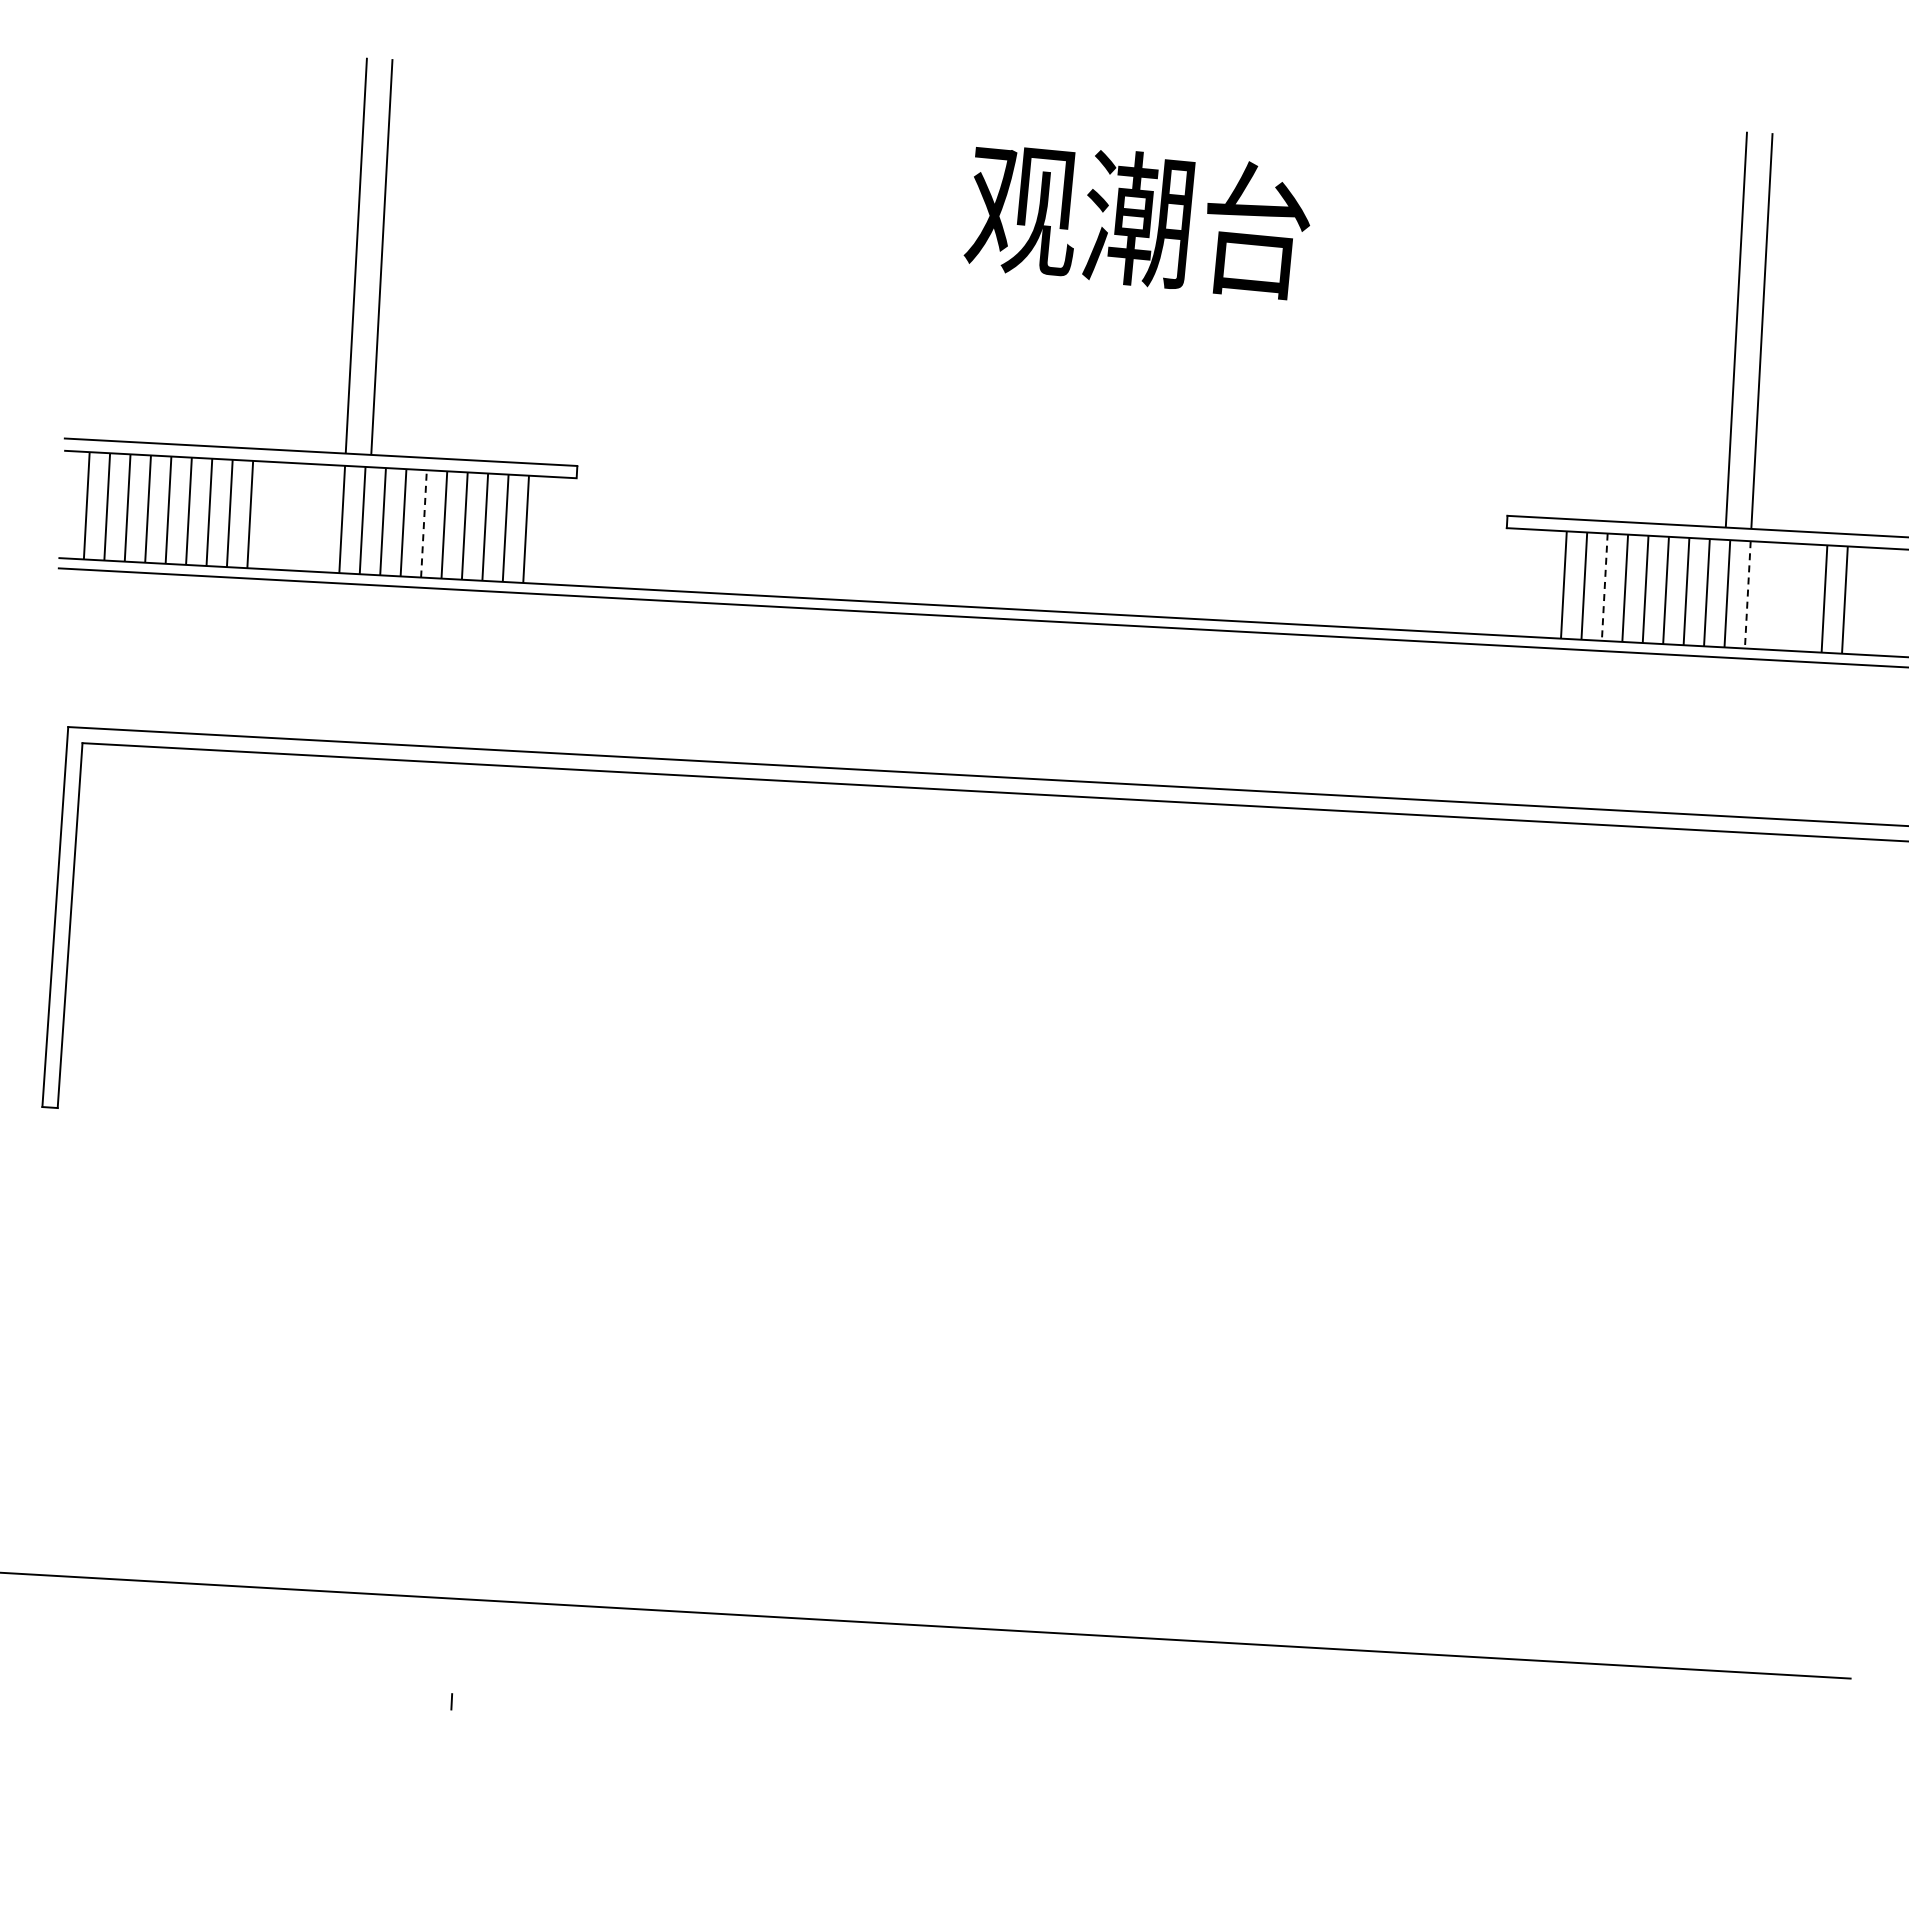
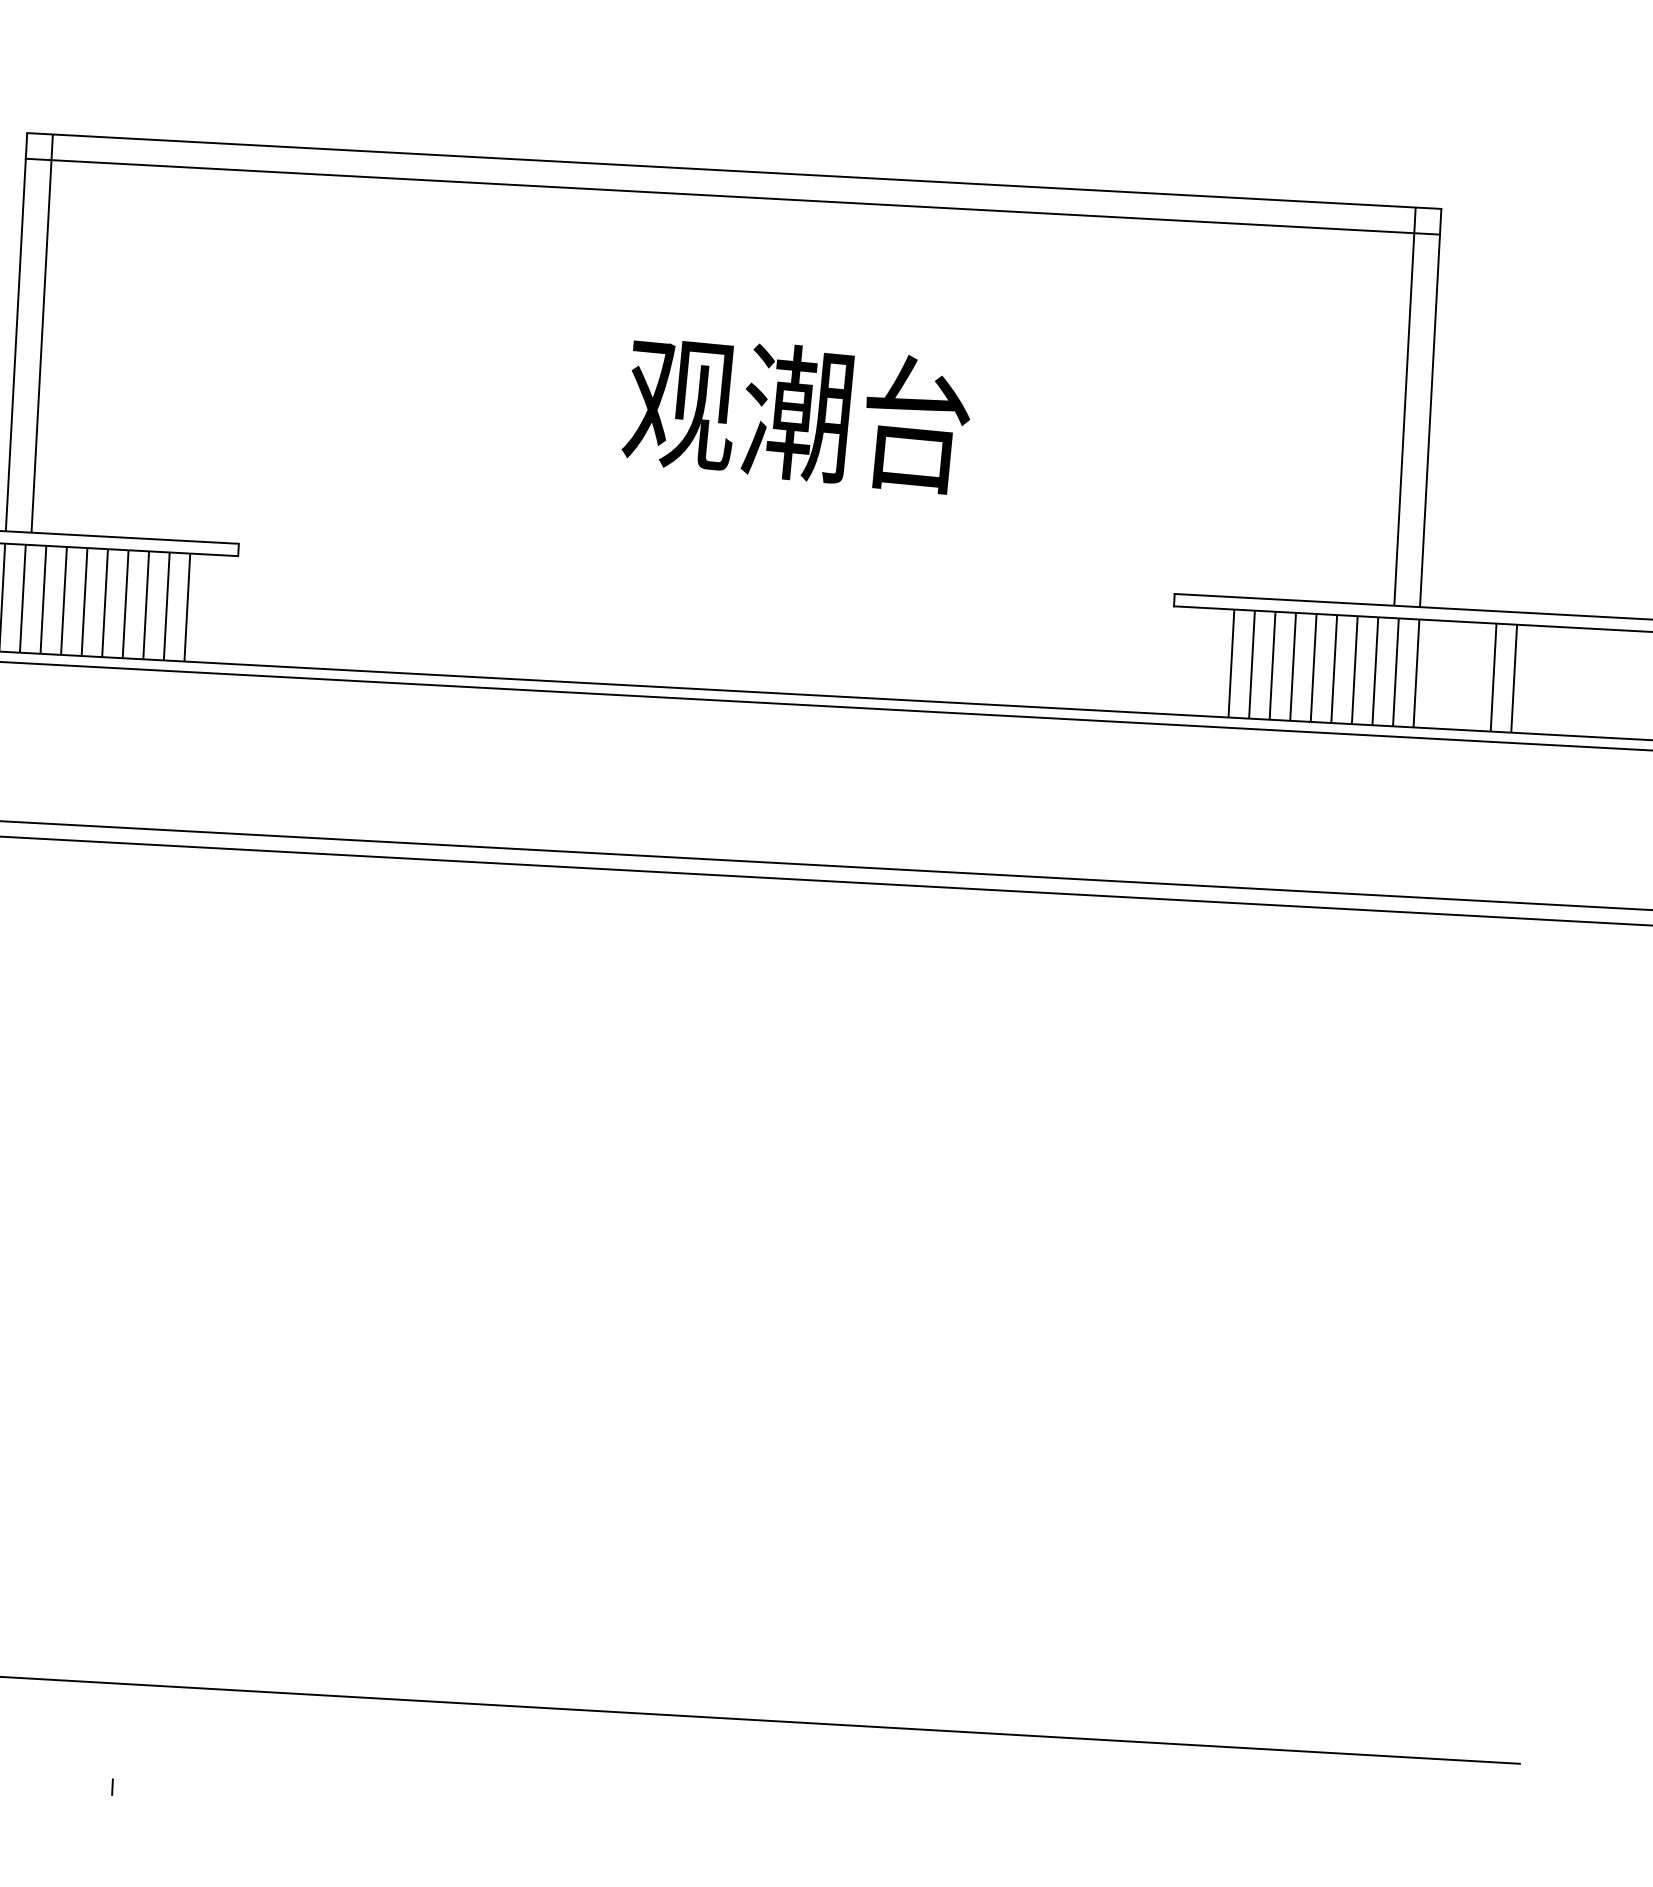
line: (1069, 95) -> (734, 171), added
line: (1068, 120) -> (733, 196), added
text: (1136, 223) -> (795, 417), moved
line: (423, 523) -> (84, 601), dashed -> solid
line: (1604, 587) -> (1272, 666), dashed -> solid
line: (1747, 594) -> (1416, 673), dashed -> solid

